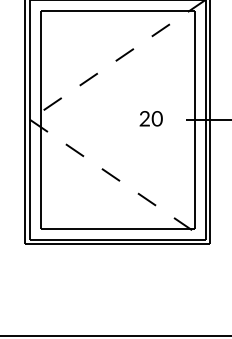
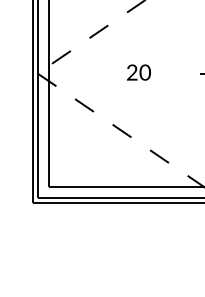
text: (150, 118) -> (138, 72), moved

